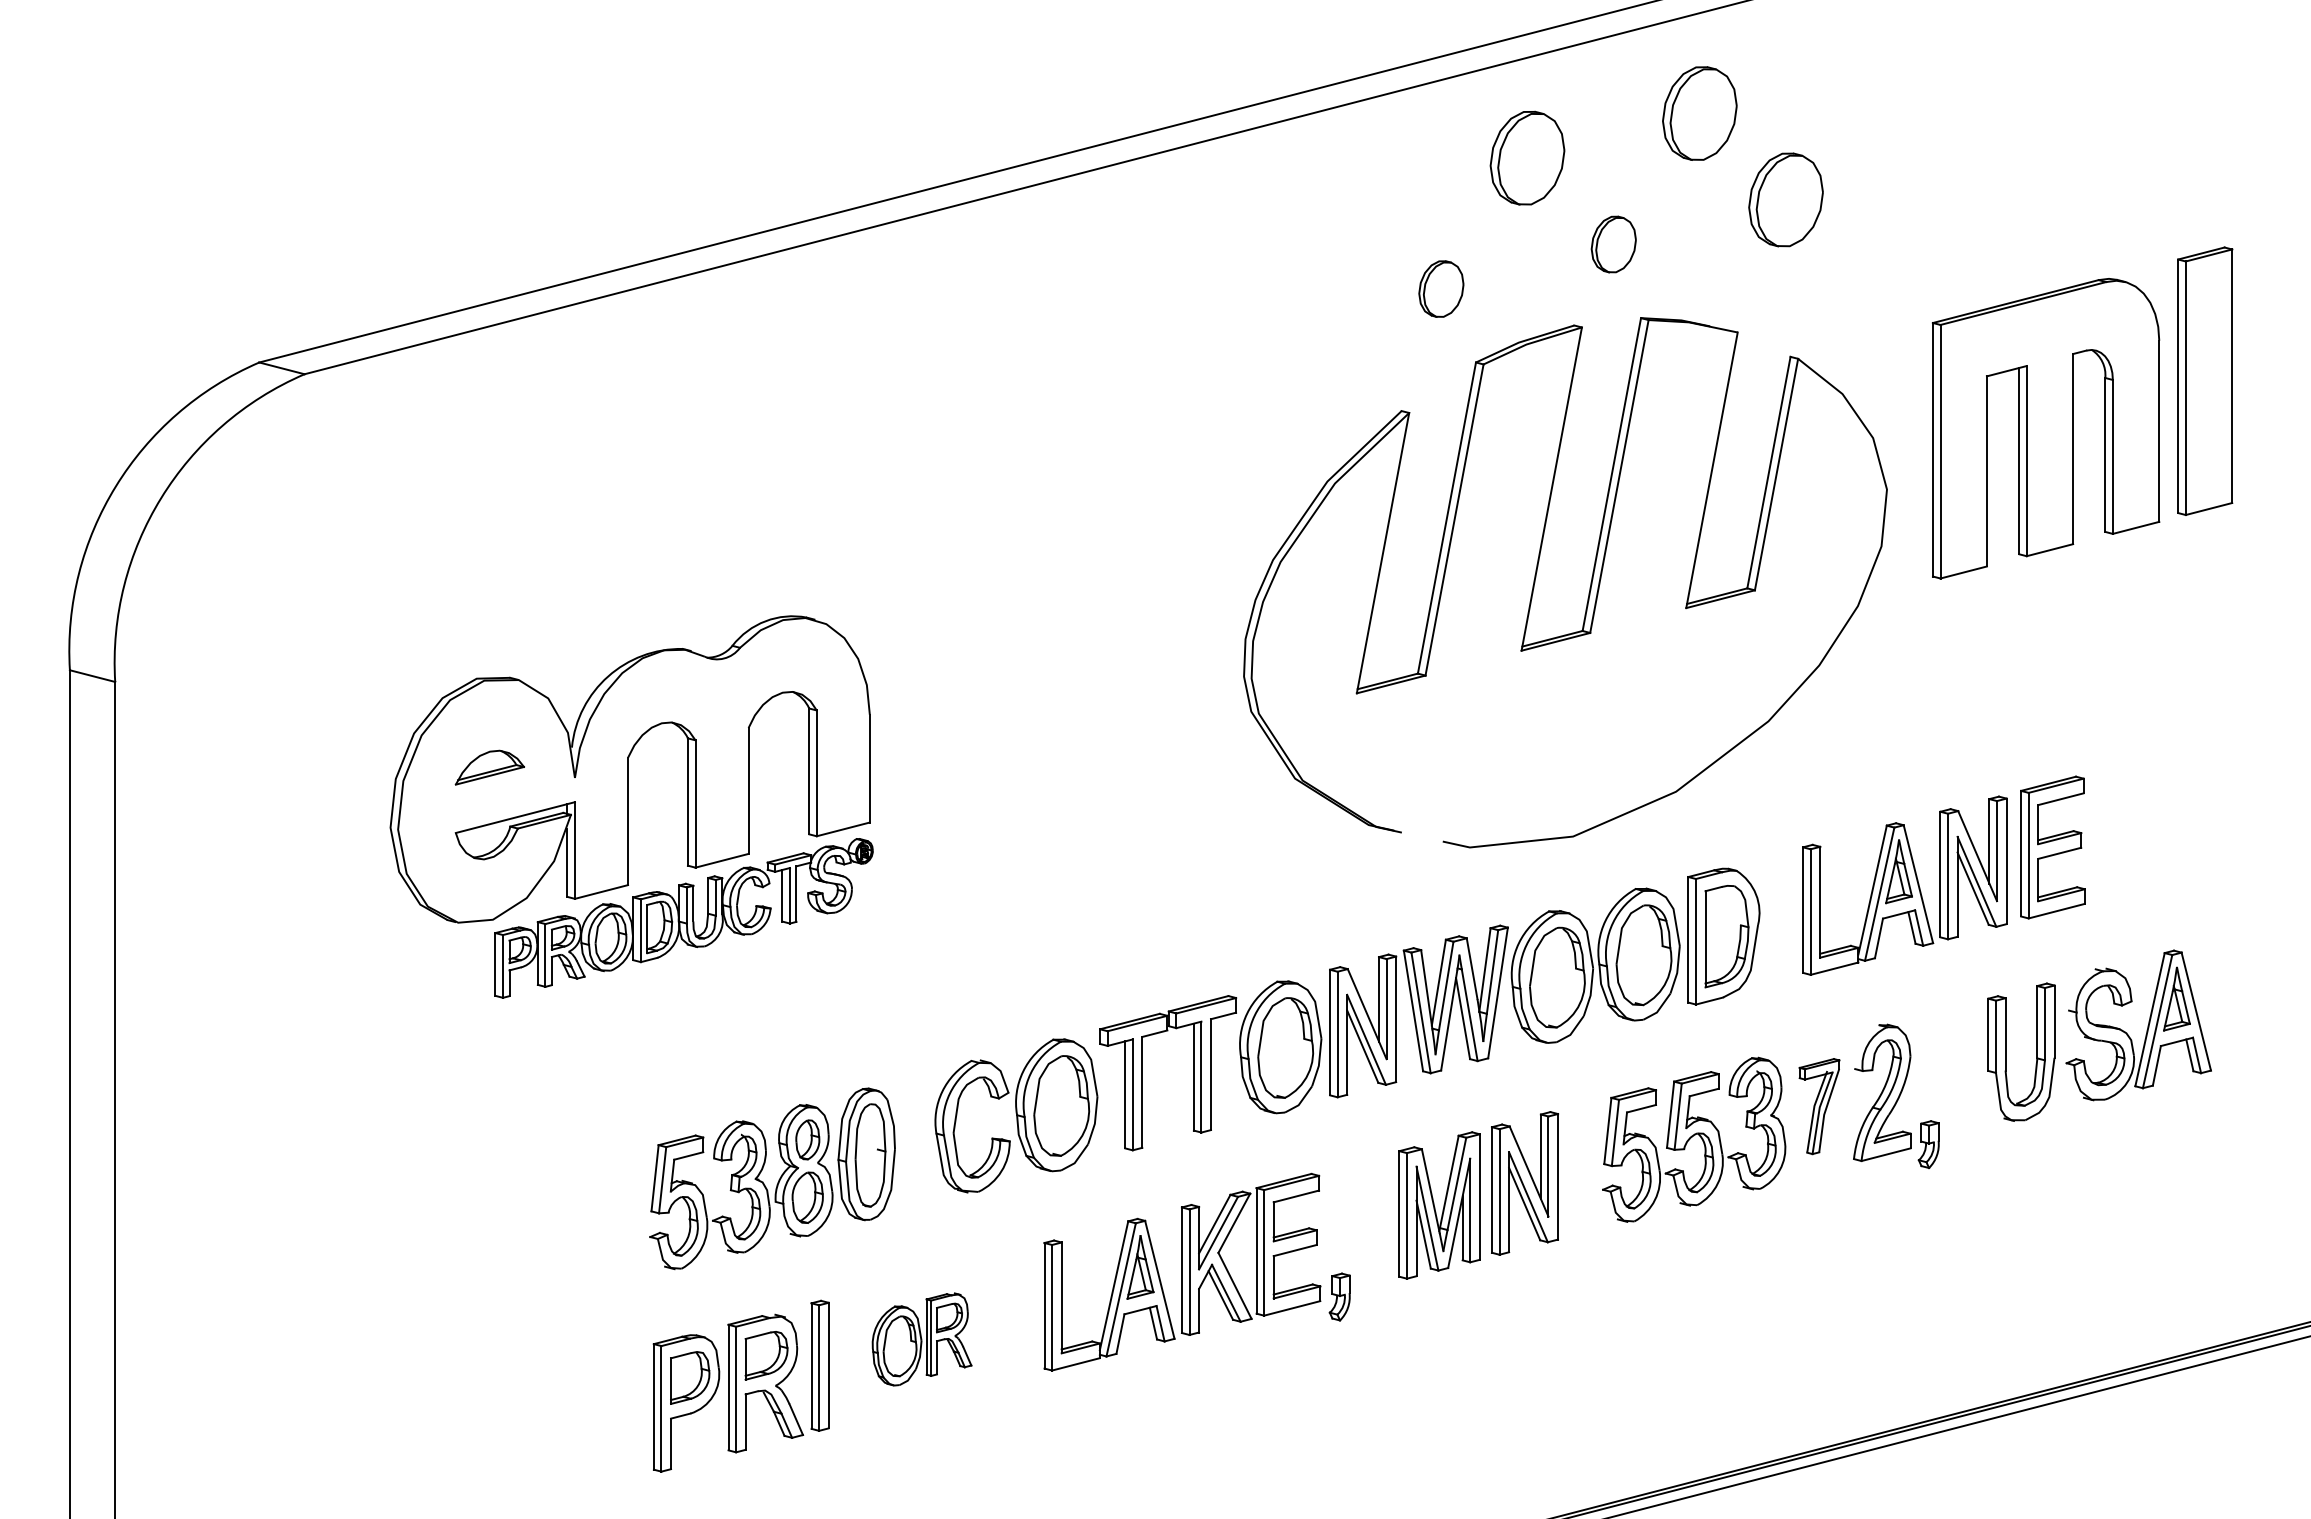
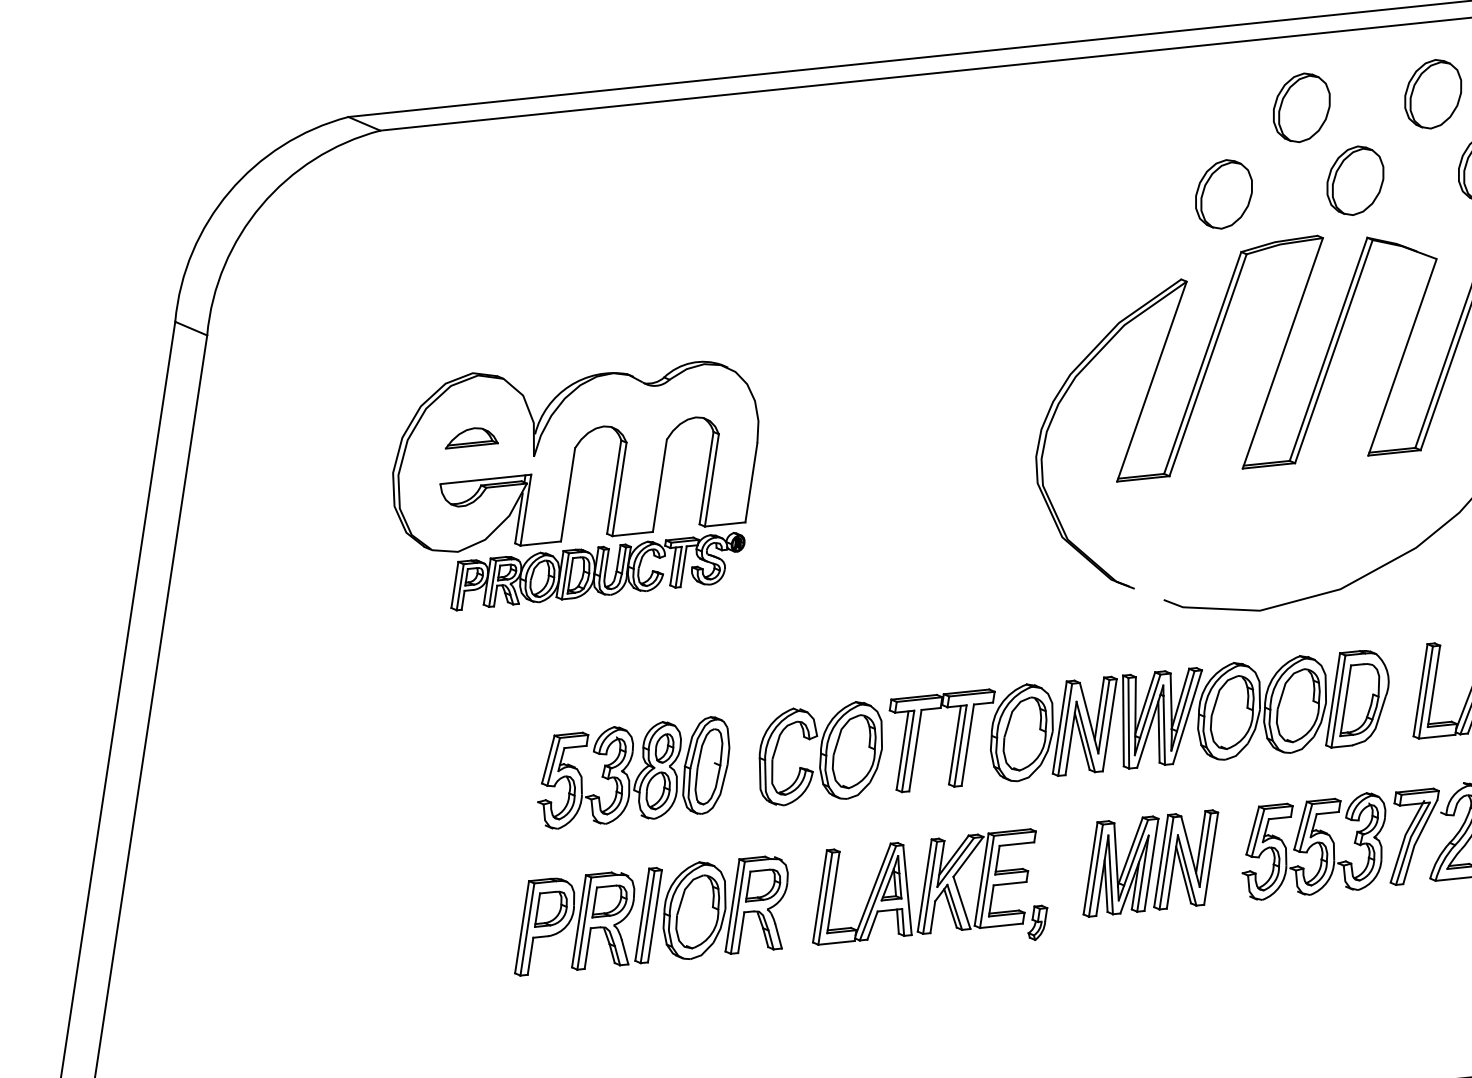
part: (1613, 244) -> (1355, 180), size x1.67
part: (1441, 288) -> (1224, 193), size x1.67
part: (1819, 1106) -> (1410, 836), size x1.43
part: (921, 1339) -> (725, 907), size x1.67

